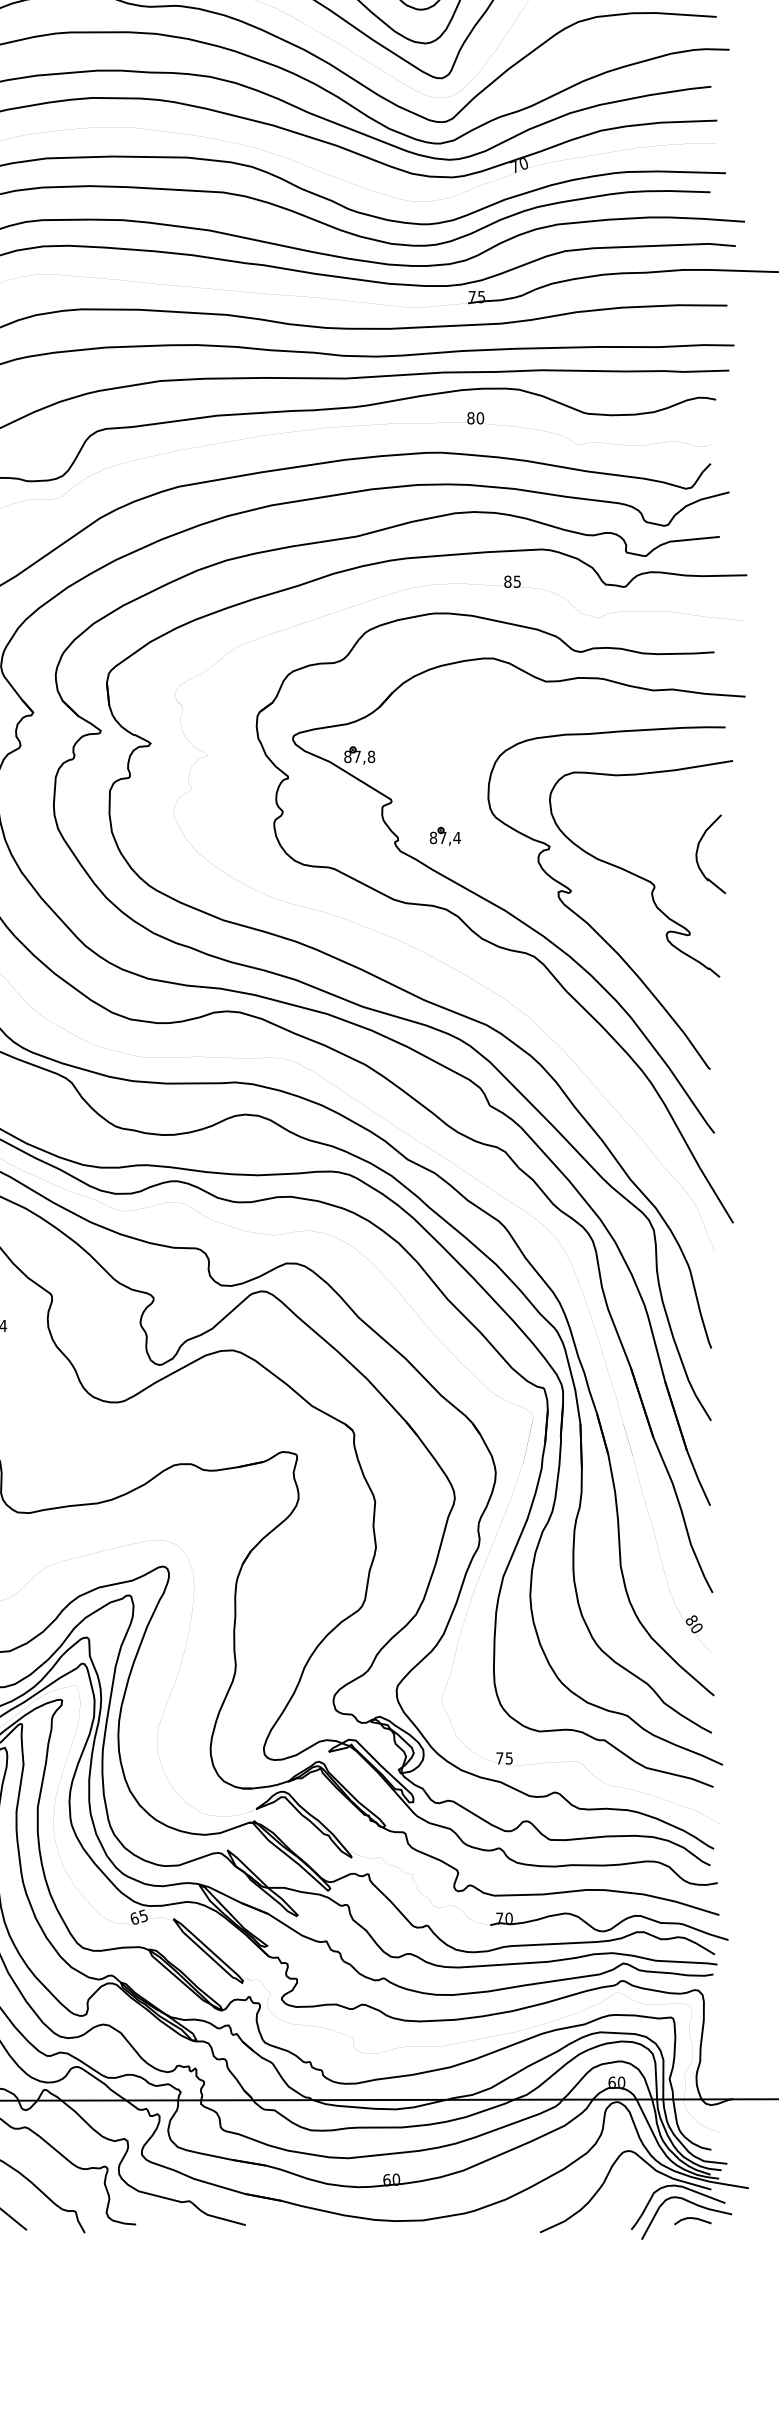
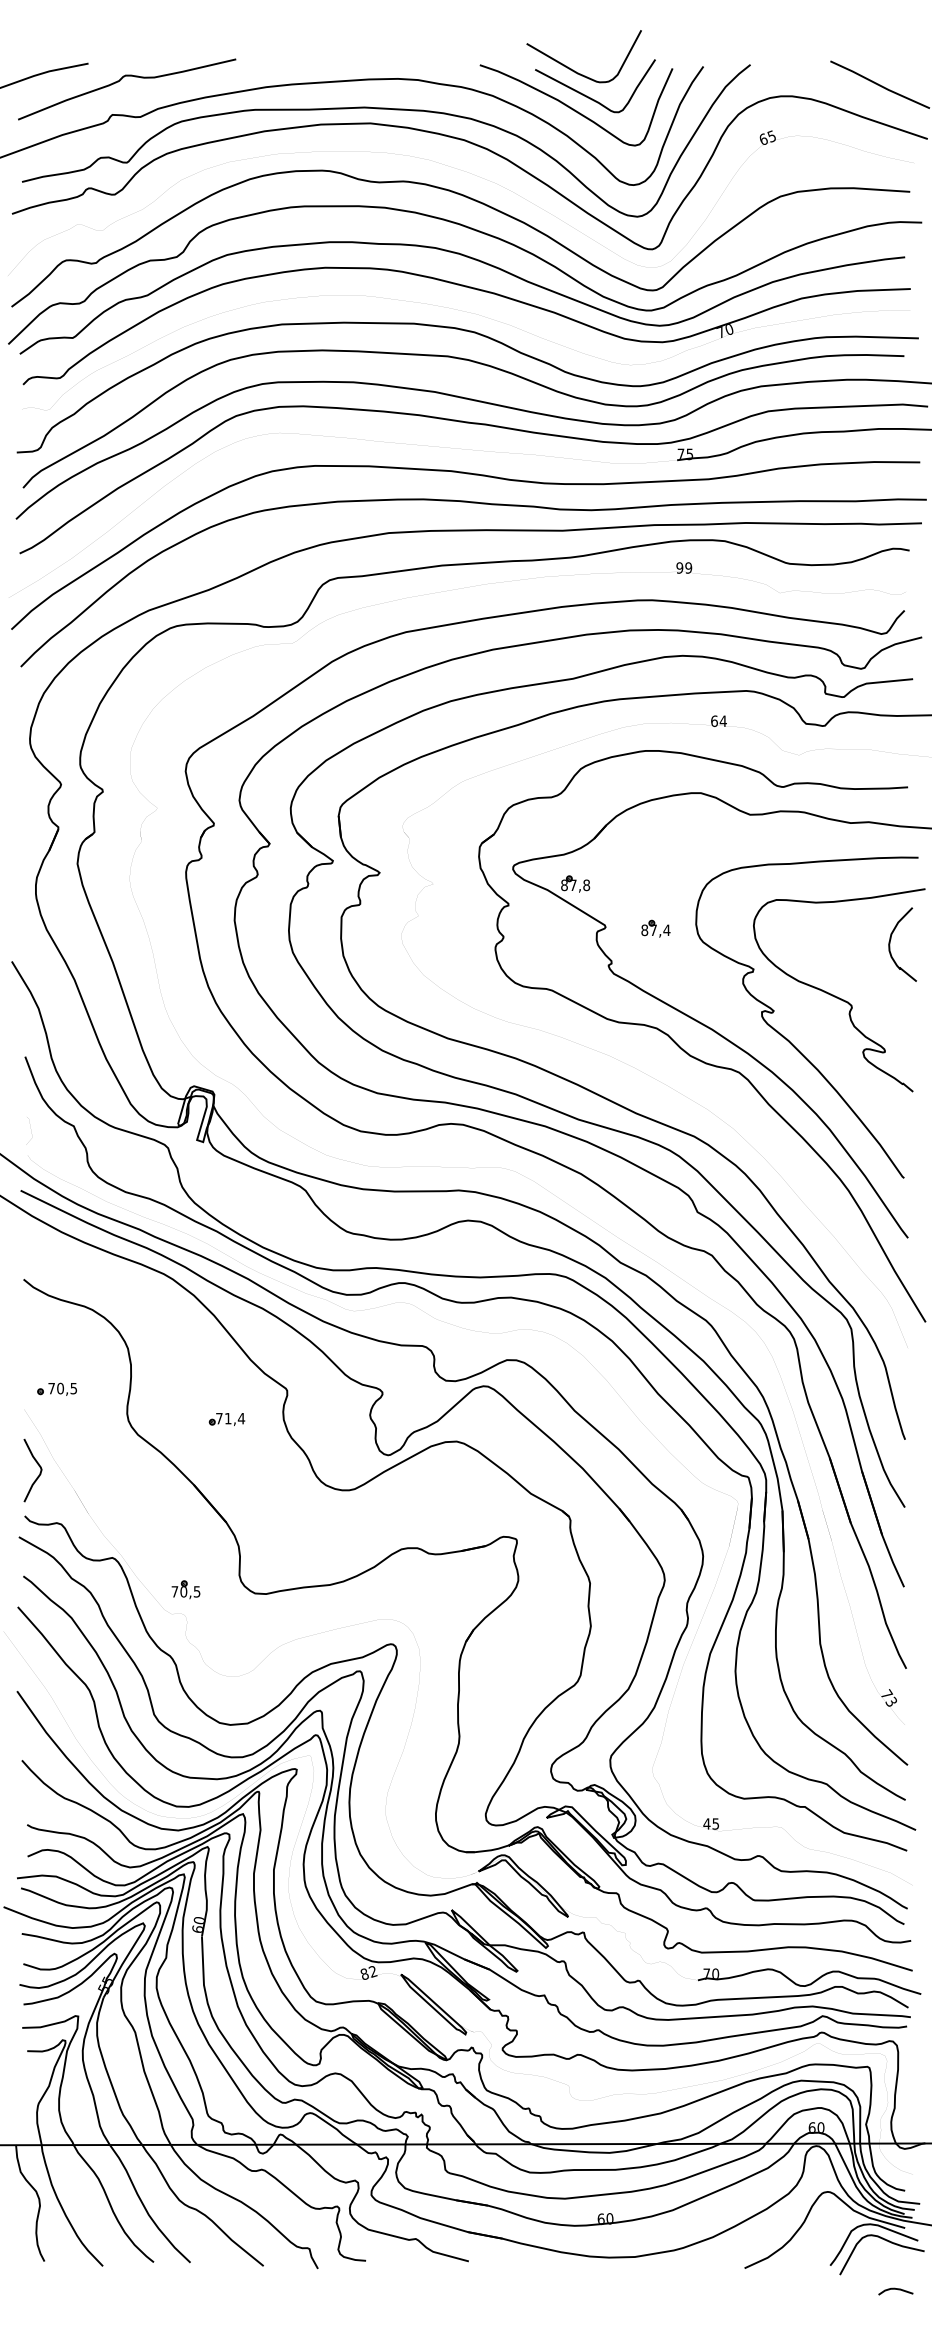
text: (474, 417) -> (683, 567), 80 -> 99
text: (512, 582) -> (718, 721), 85 -> 64
part: (444, 836) -> (655, 928), moved
curve: (697, 854) -> (890, 944), moved
text: (693, 1623) -> (888, 1697), 80 -> 73
text: (499, 1757) -> (706, 1823), 75 -> 45
text: (138, 1916) -> (368, 1972), 65 -> 82
curve: (692, 2218) -> (895, 2289), moved

